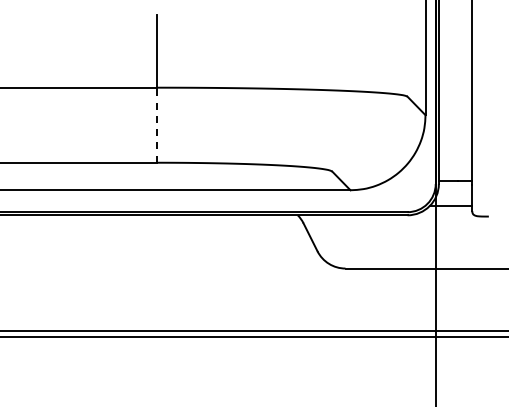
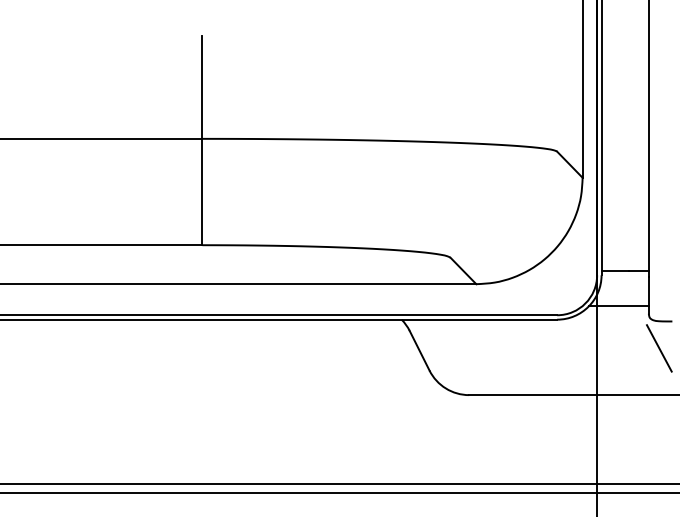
line: (157, 125) -> (202, 192), dashed -> solid
line: (479, 235) -> (659, 348), added

